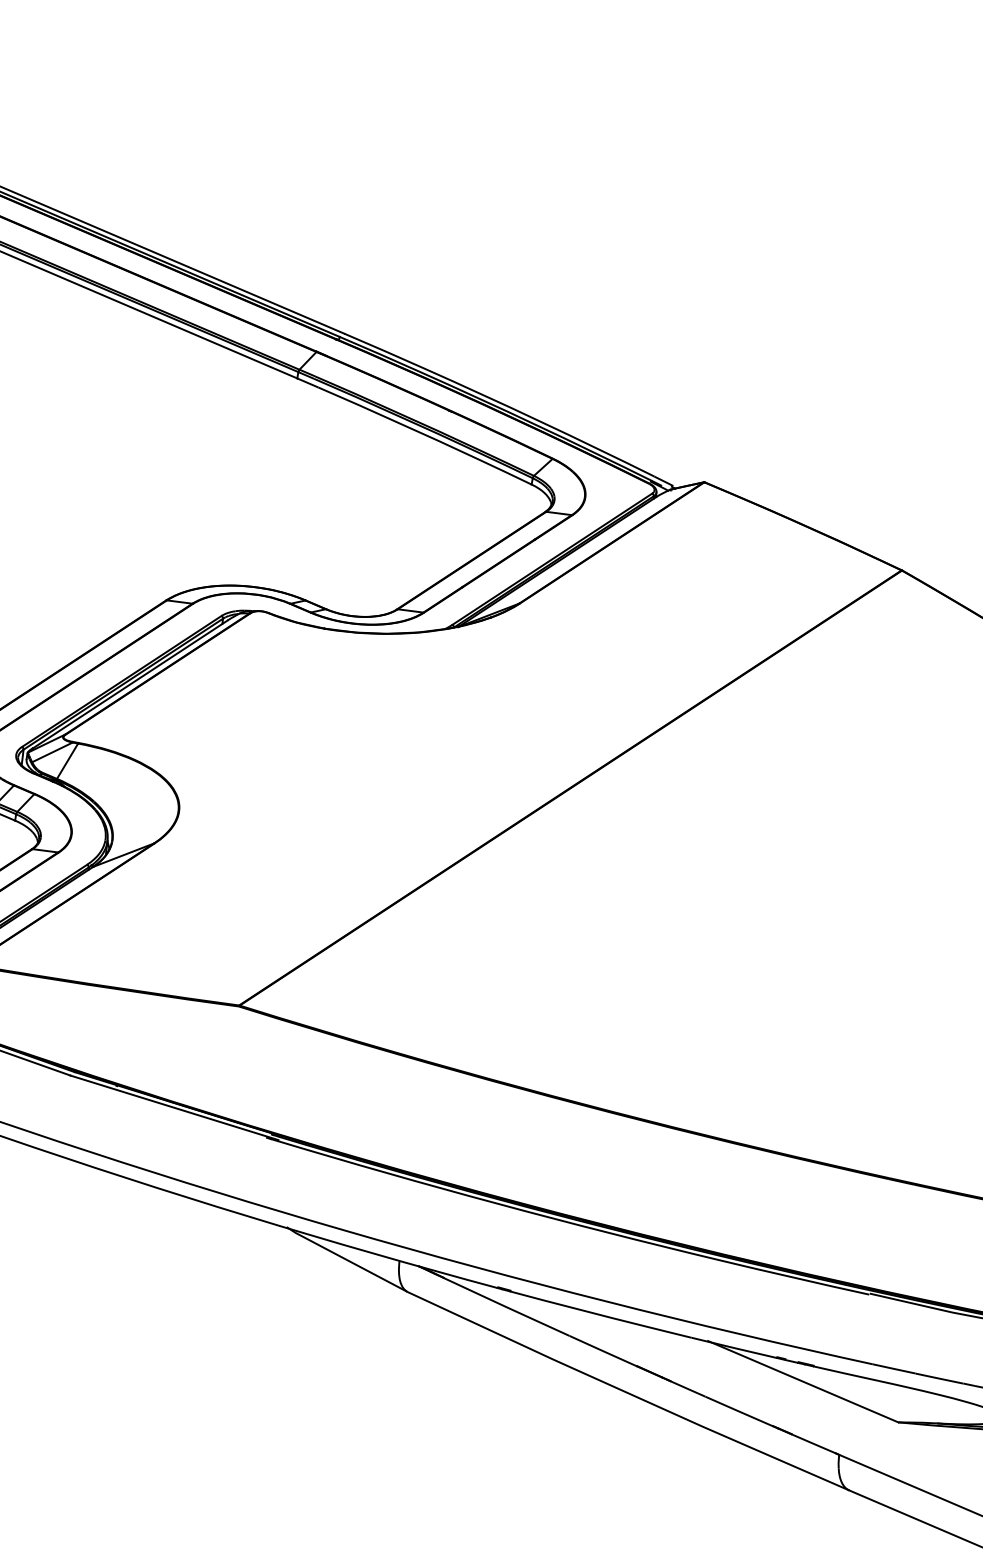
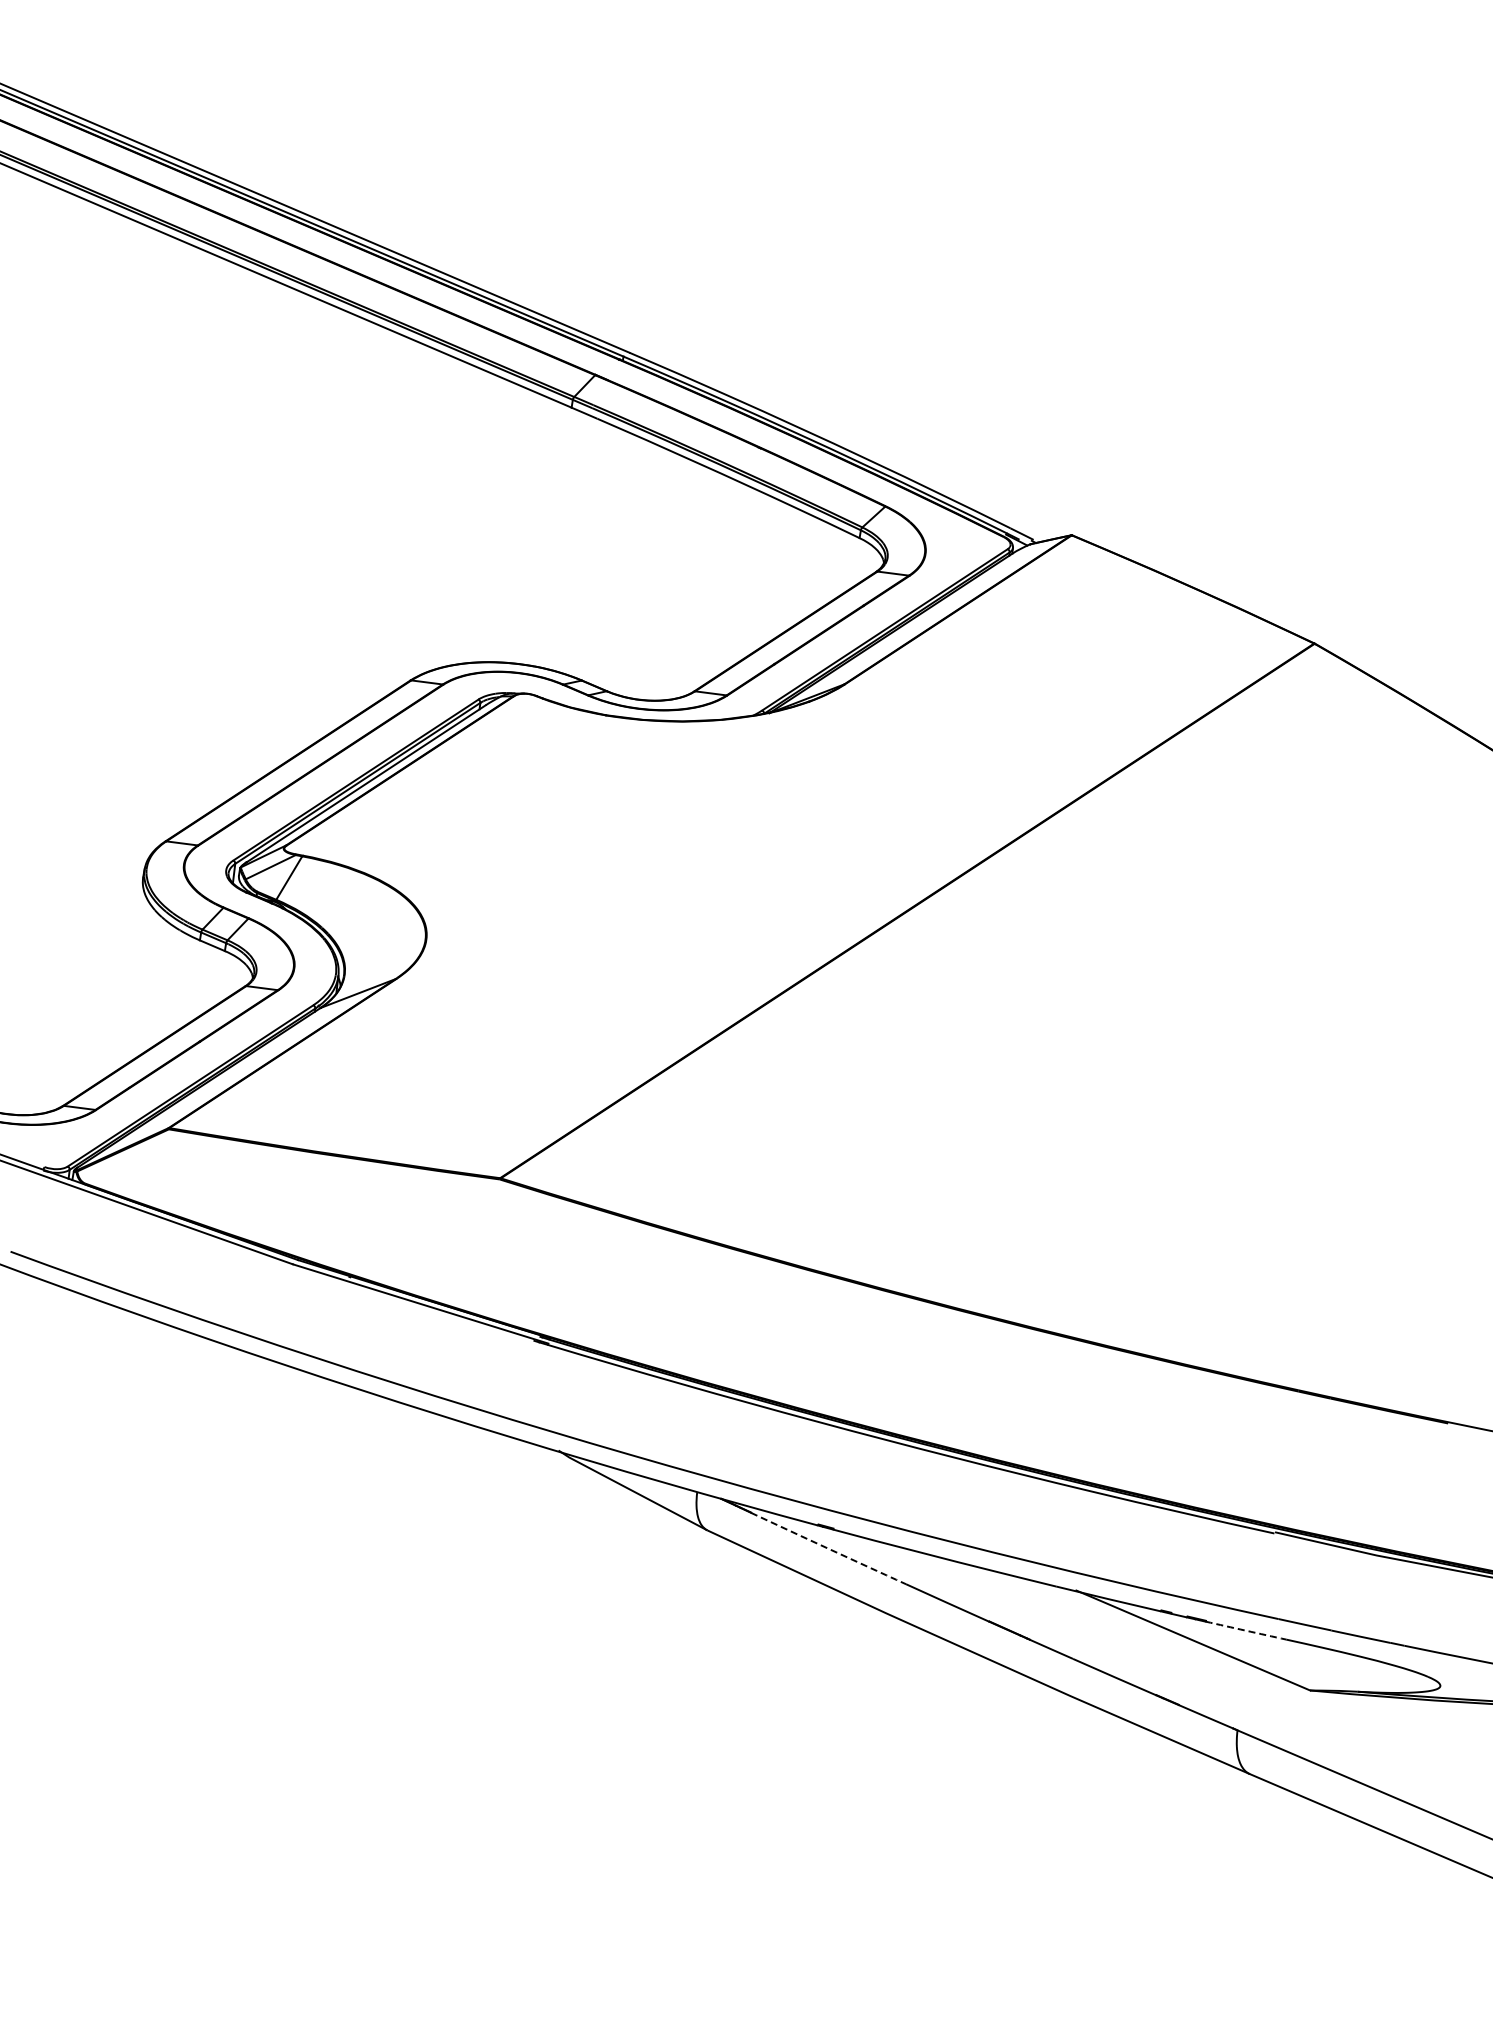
arc: (506, 1306) -> (828, 1548), solid -> dashed
arc: (845, 1373) -> (1245, 1630), solid -> dashed

